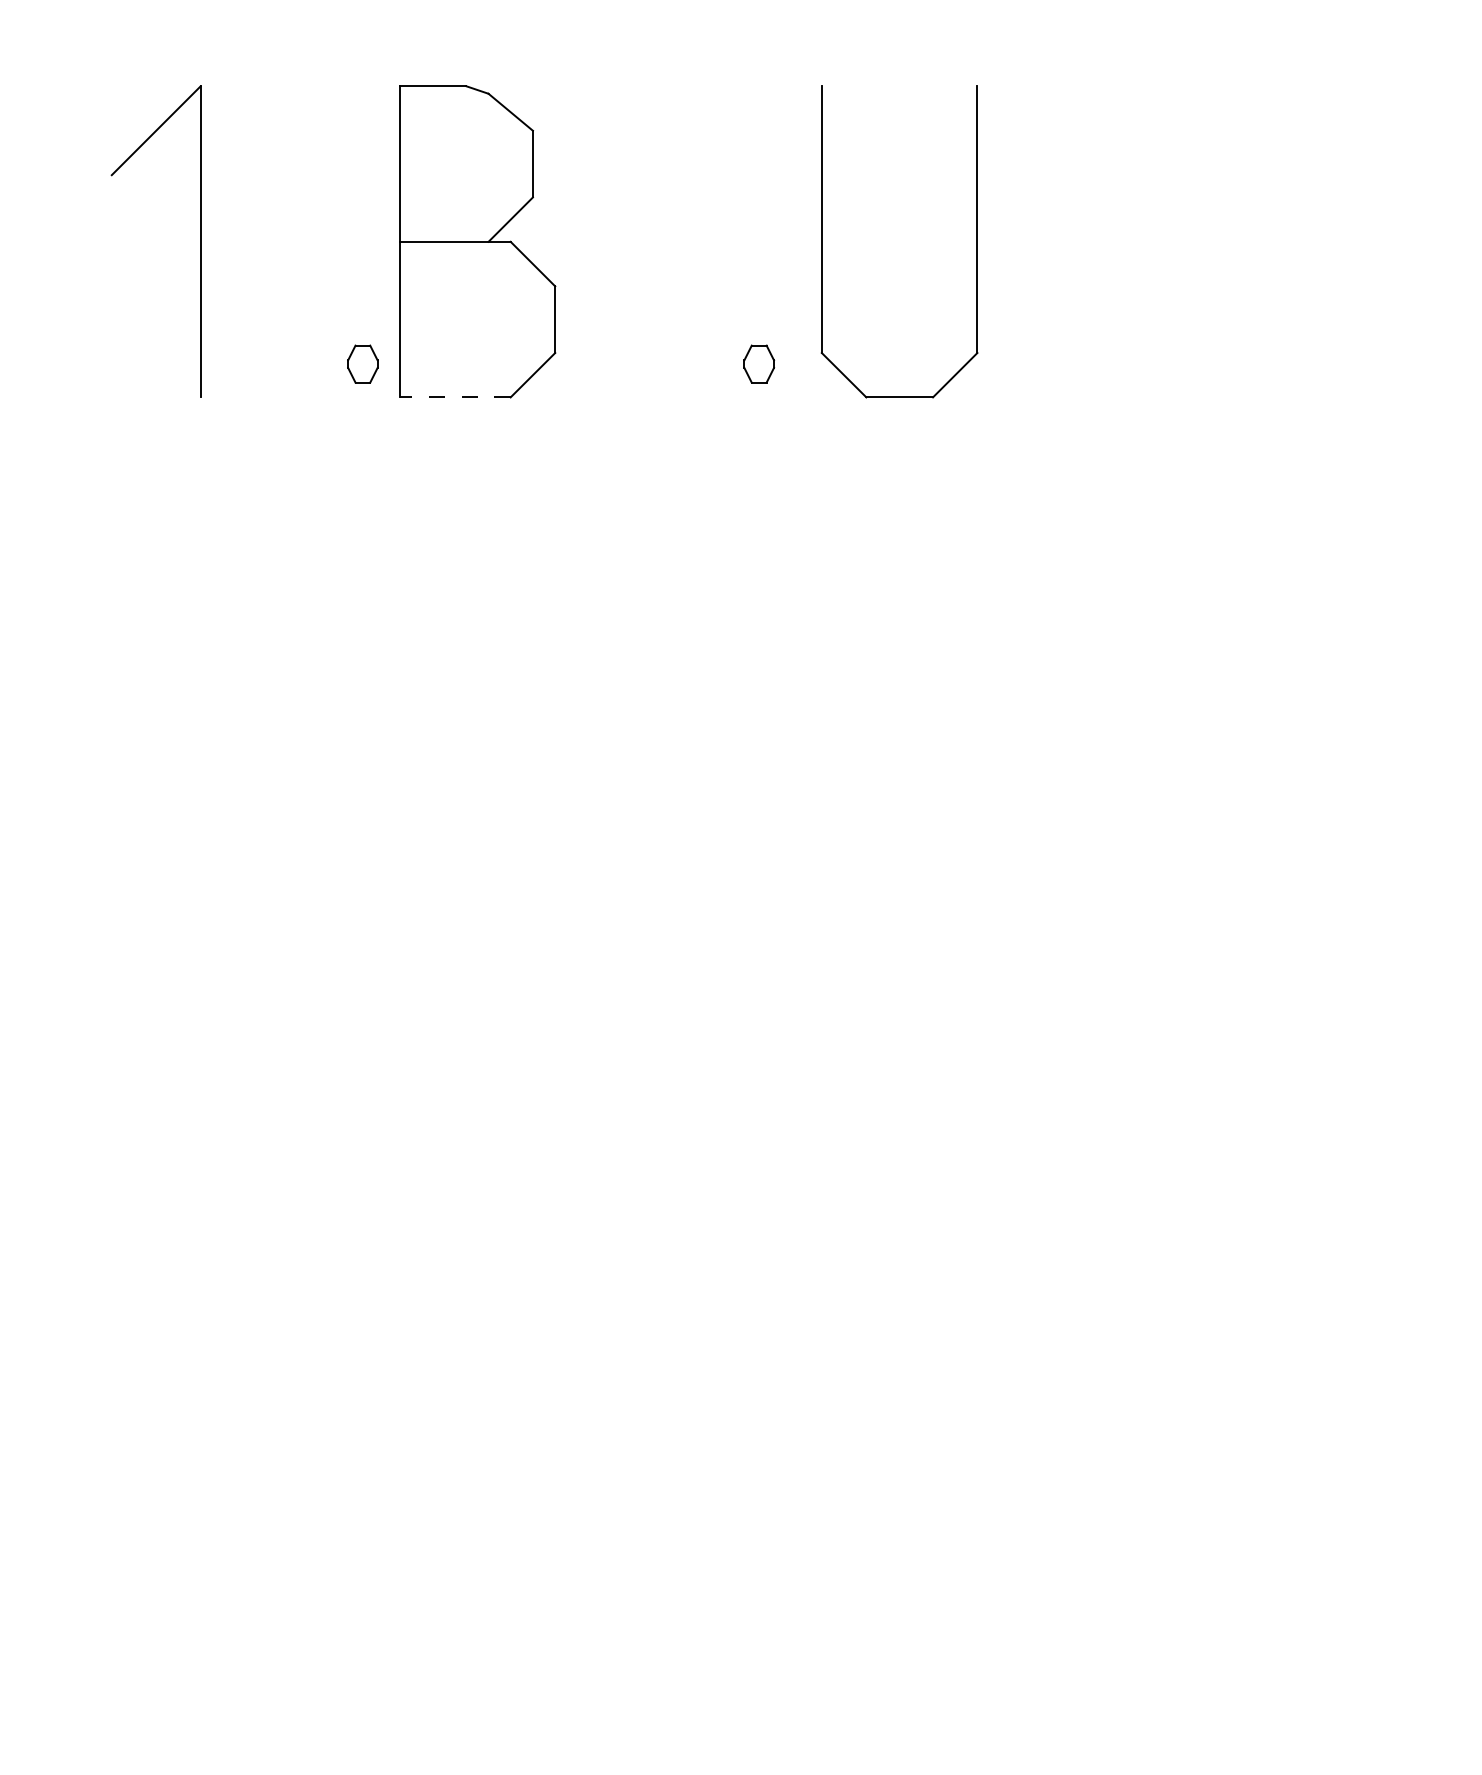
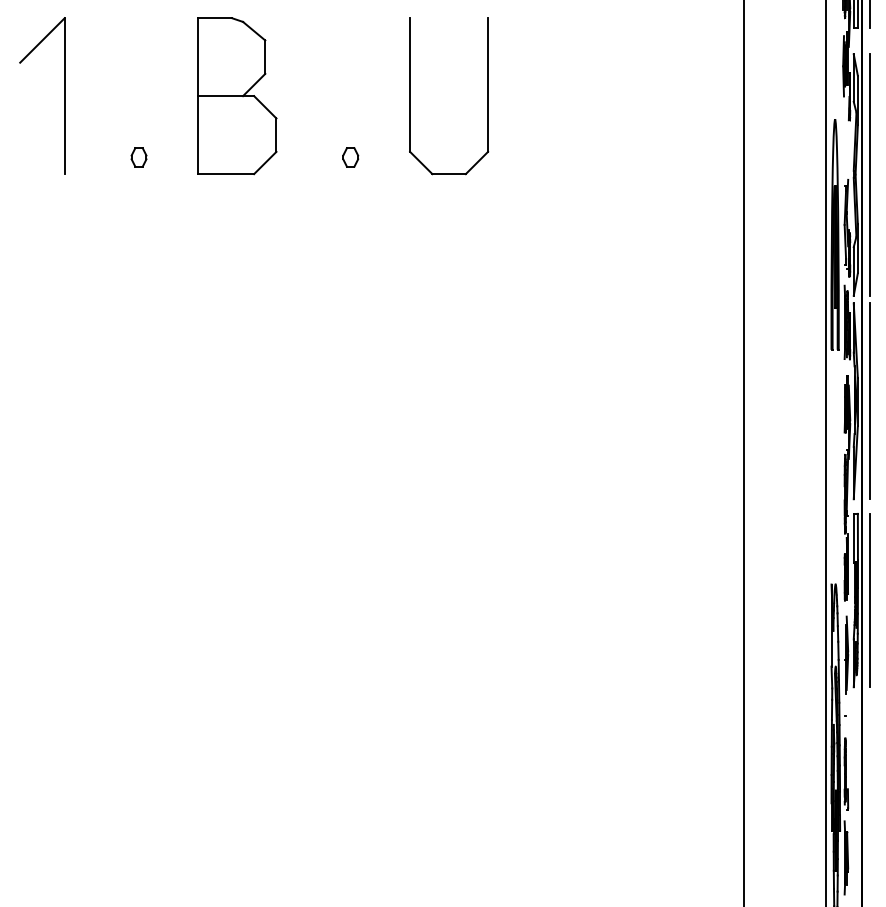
part: (200, 240) -> (64, 95), moved
part: (361, 364) -> (138, 157), moved
part: (758, 364) -> (350, 157), moved
line: (455, 398) -> (226, 174), dashed -> solid

